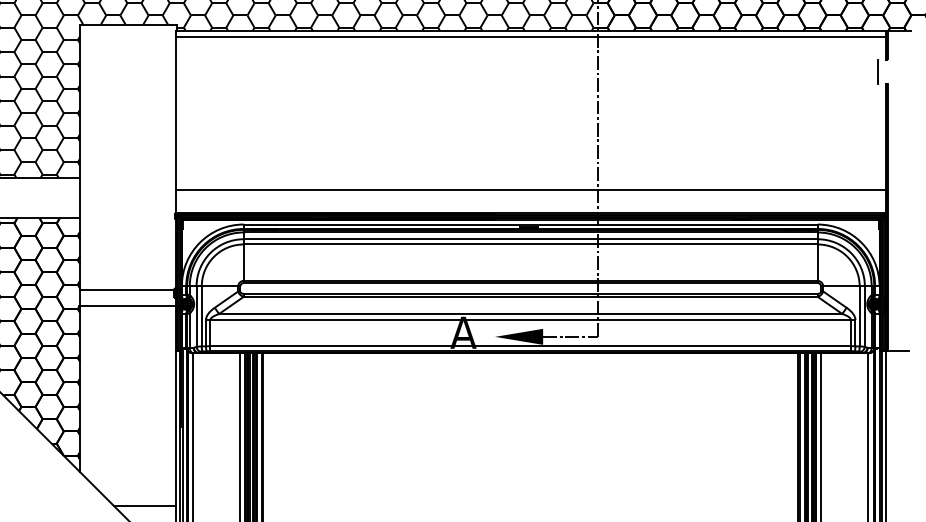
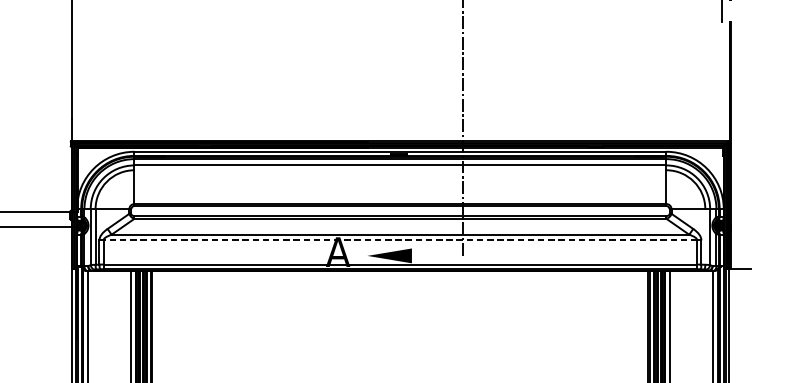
line: (530, 189) -> (400, 119), removed
line: (530, 244) -> (400, 170), removed
line: (859, 316) -> (705, 237), removed
line: (530, 320) -> (400, 240), solid -> dashed
line: (570, 336) -> (437, 255), removed

